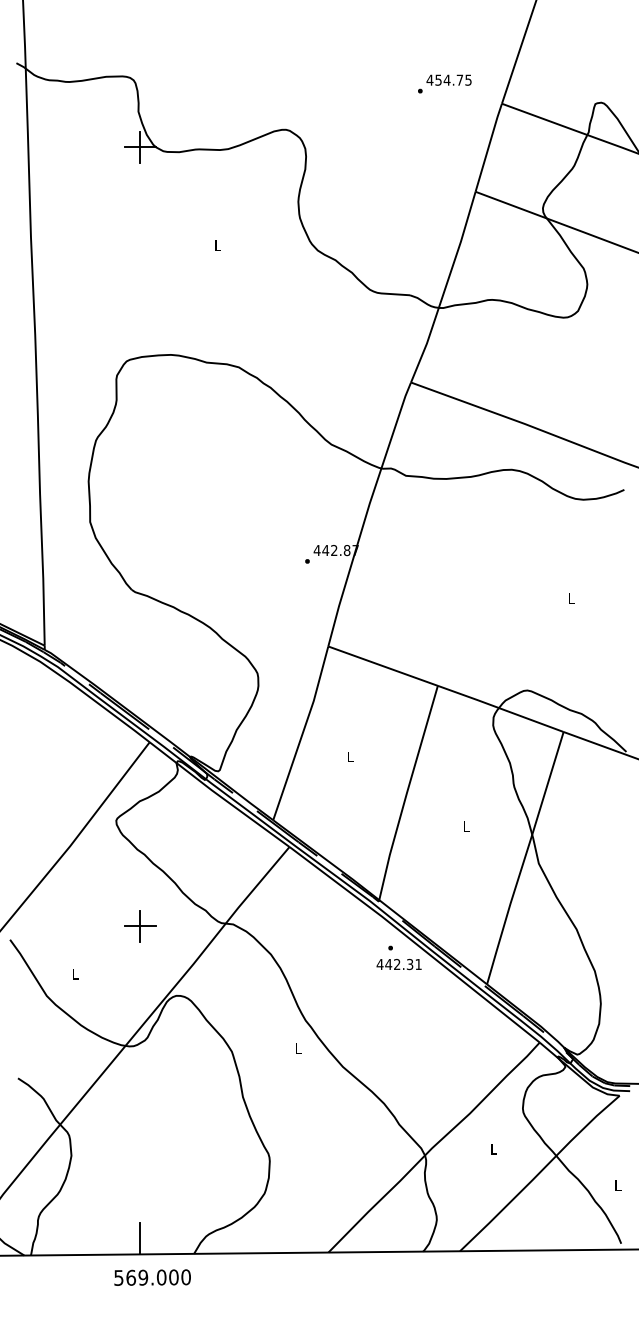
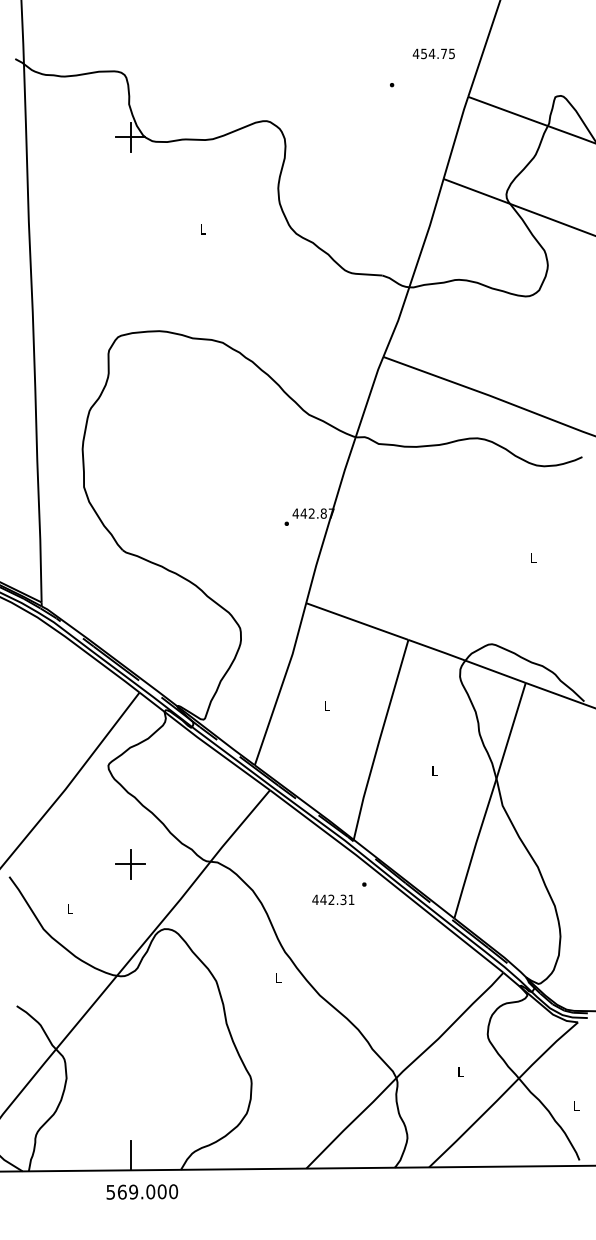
text: (448, 79) -> (433, 53), moved
text: (399, 964) -> (333, 899), moved

